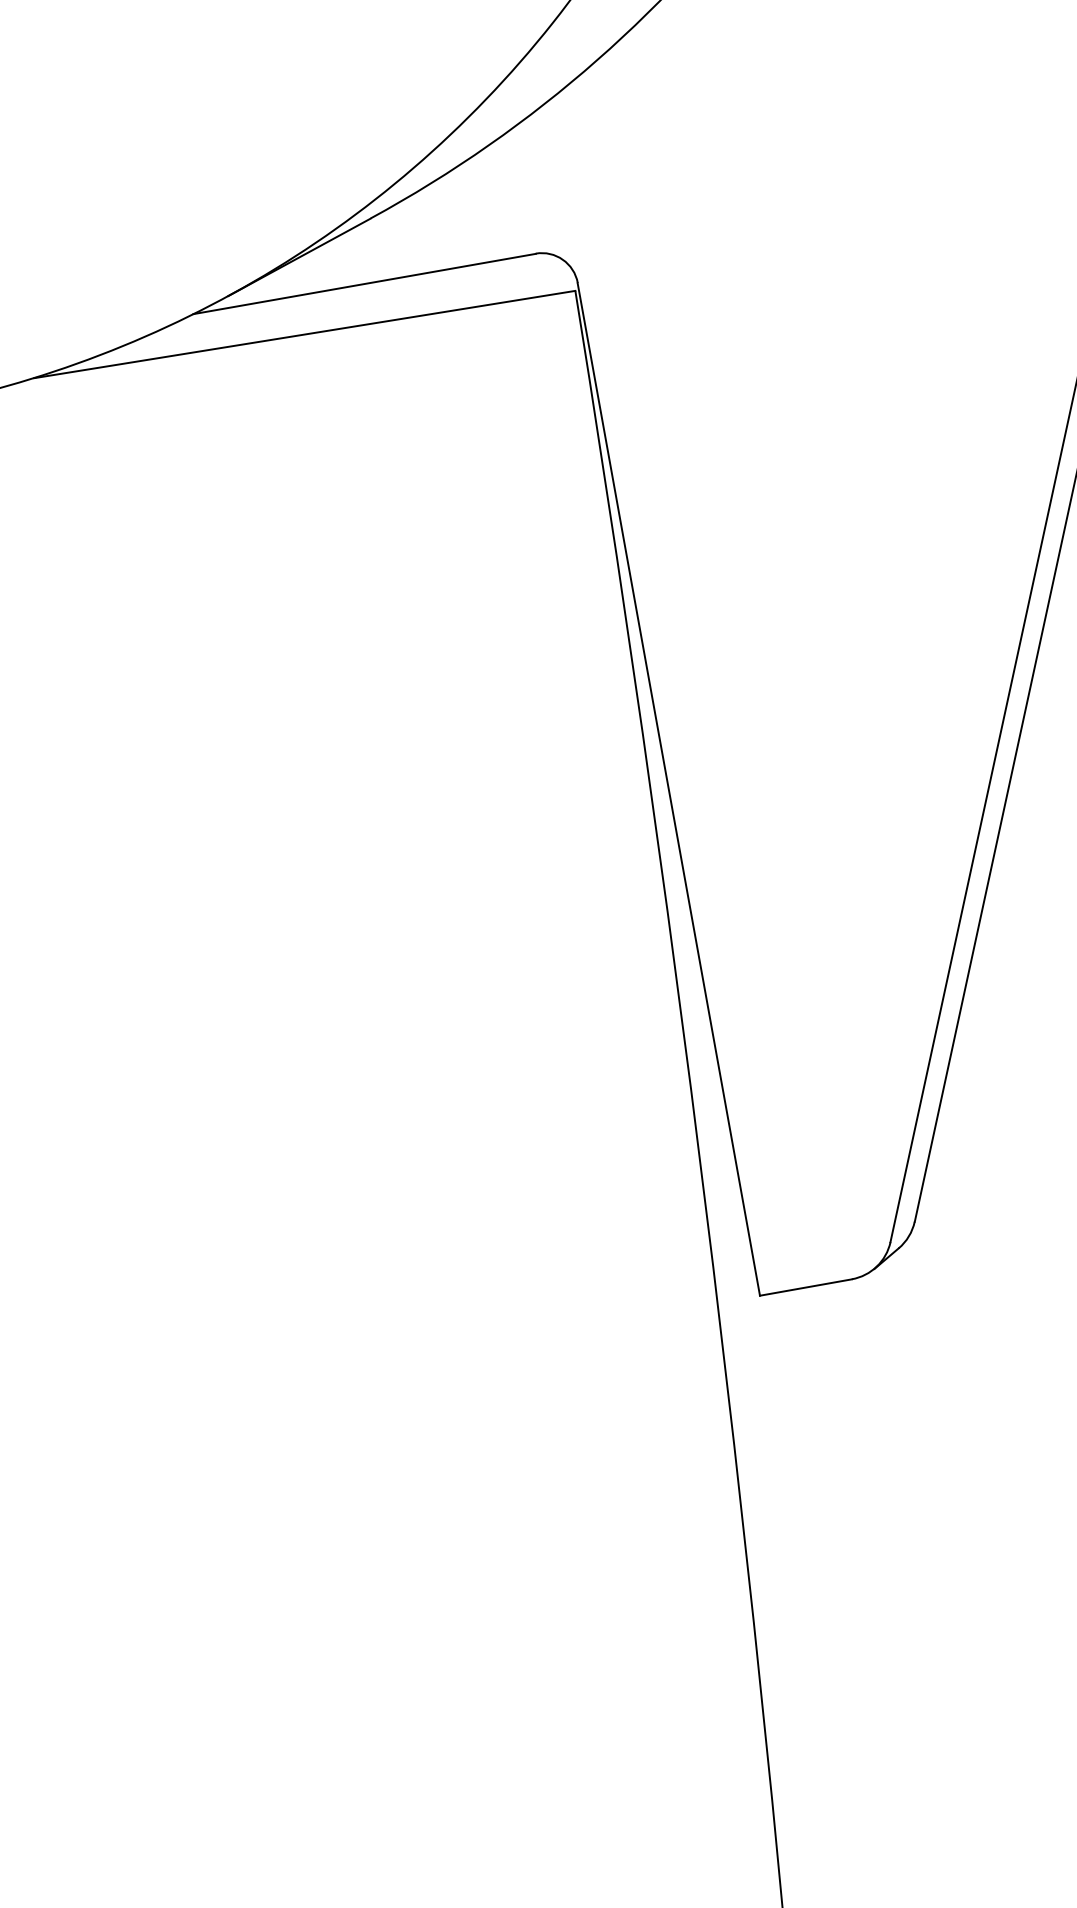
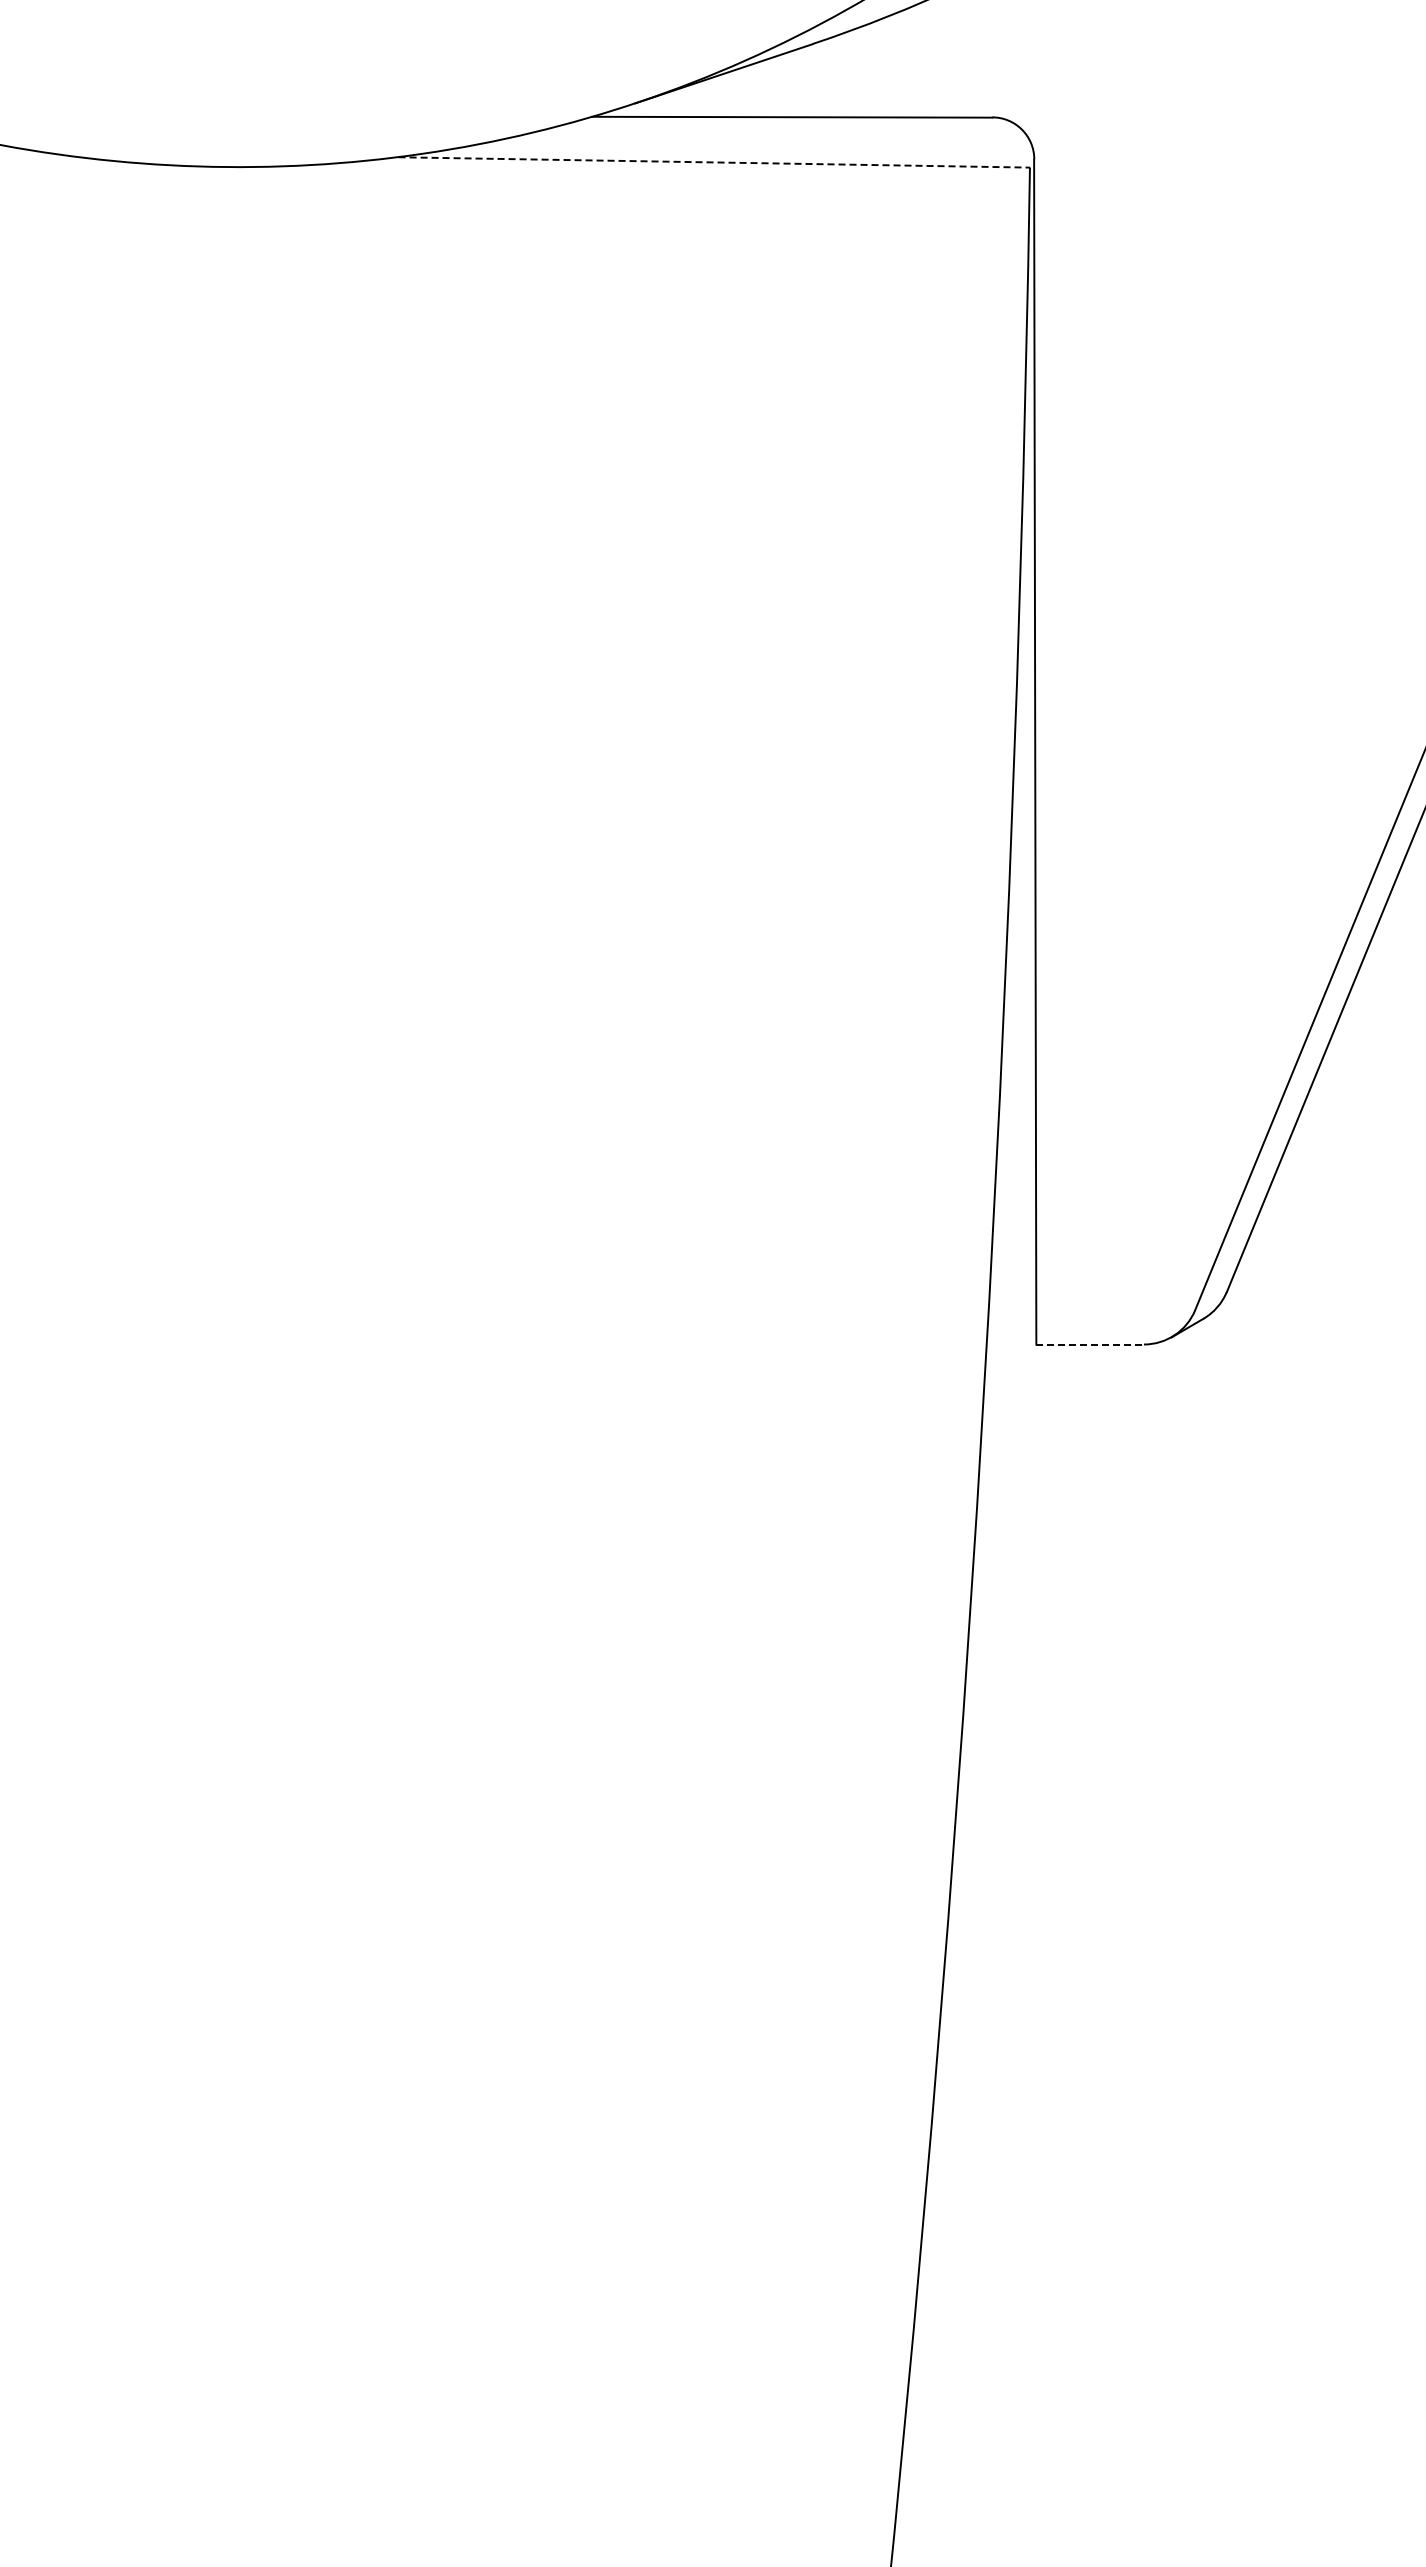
line: (305, 334) -> (714, 162), solid -> dashed
line: (806, 1287) -> (1090, 1344), solid -> dashed

